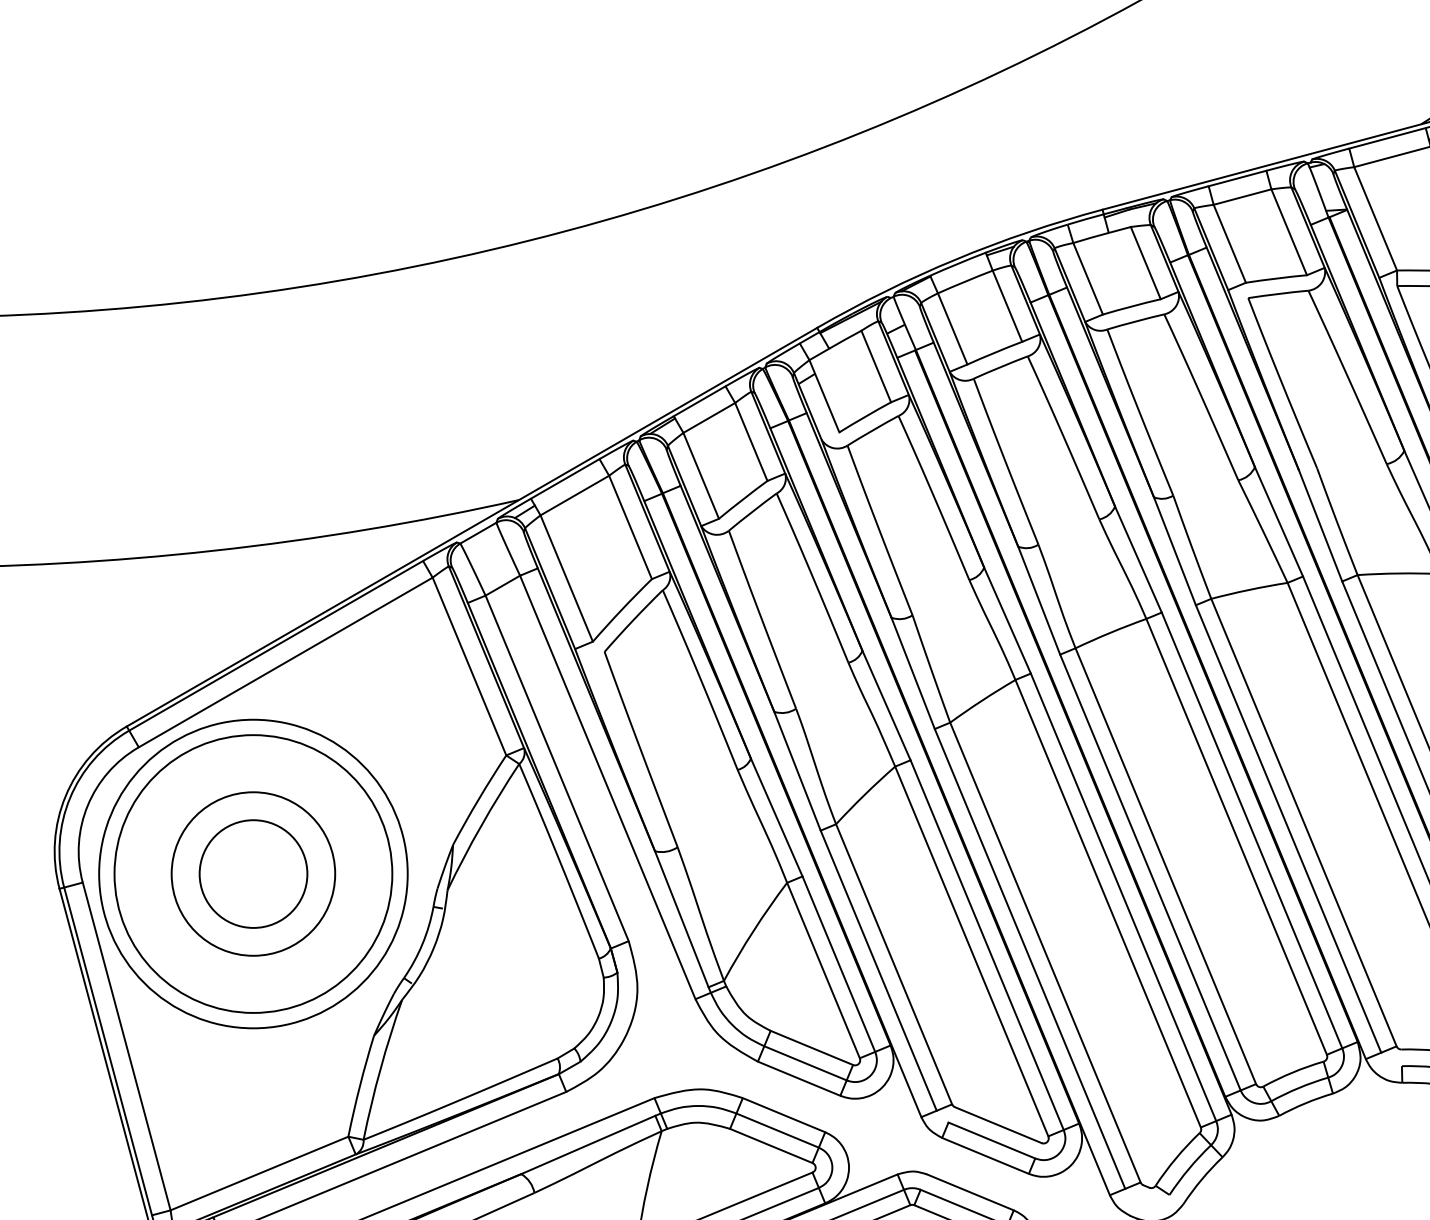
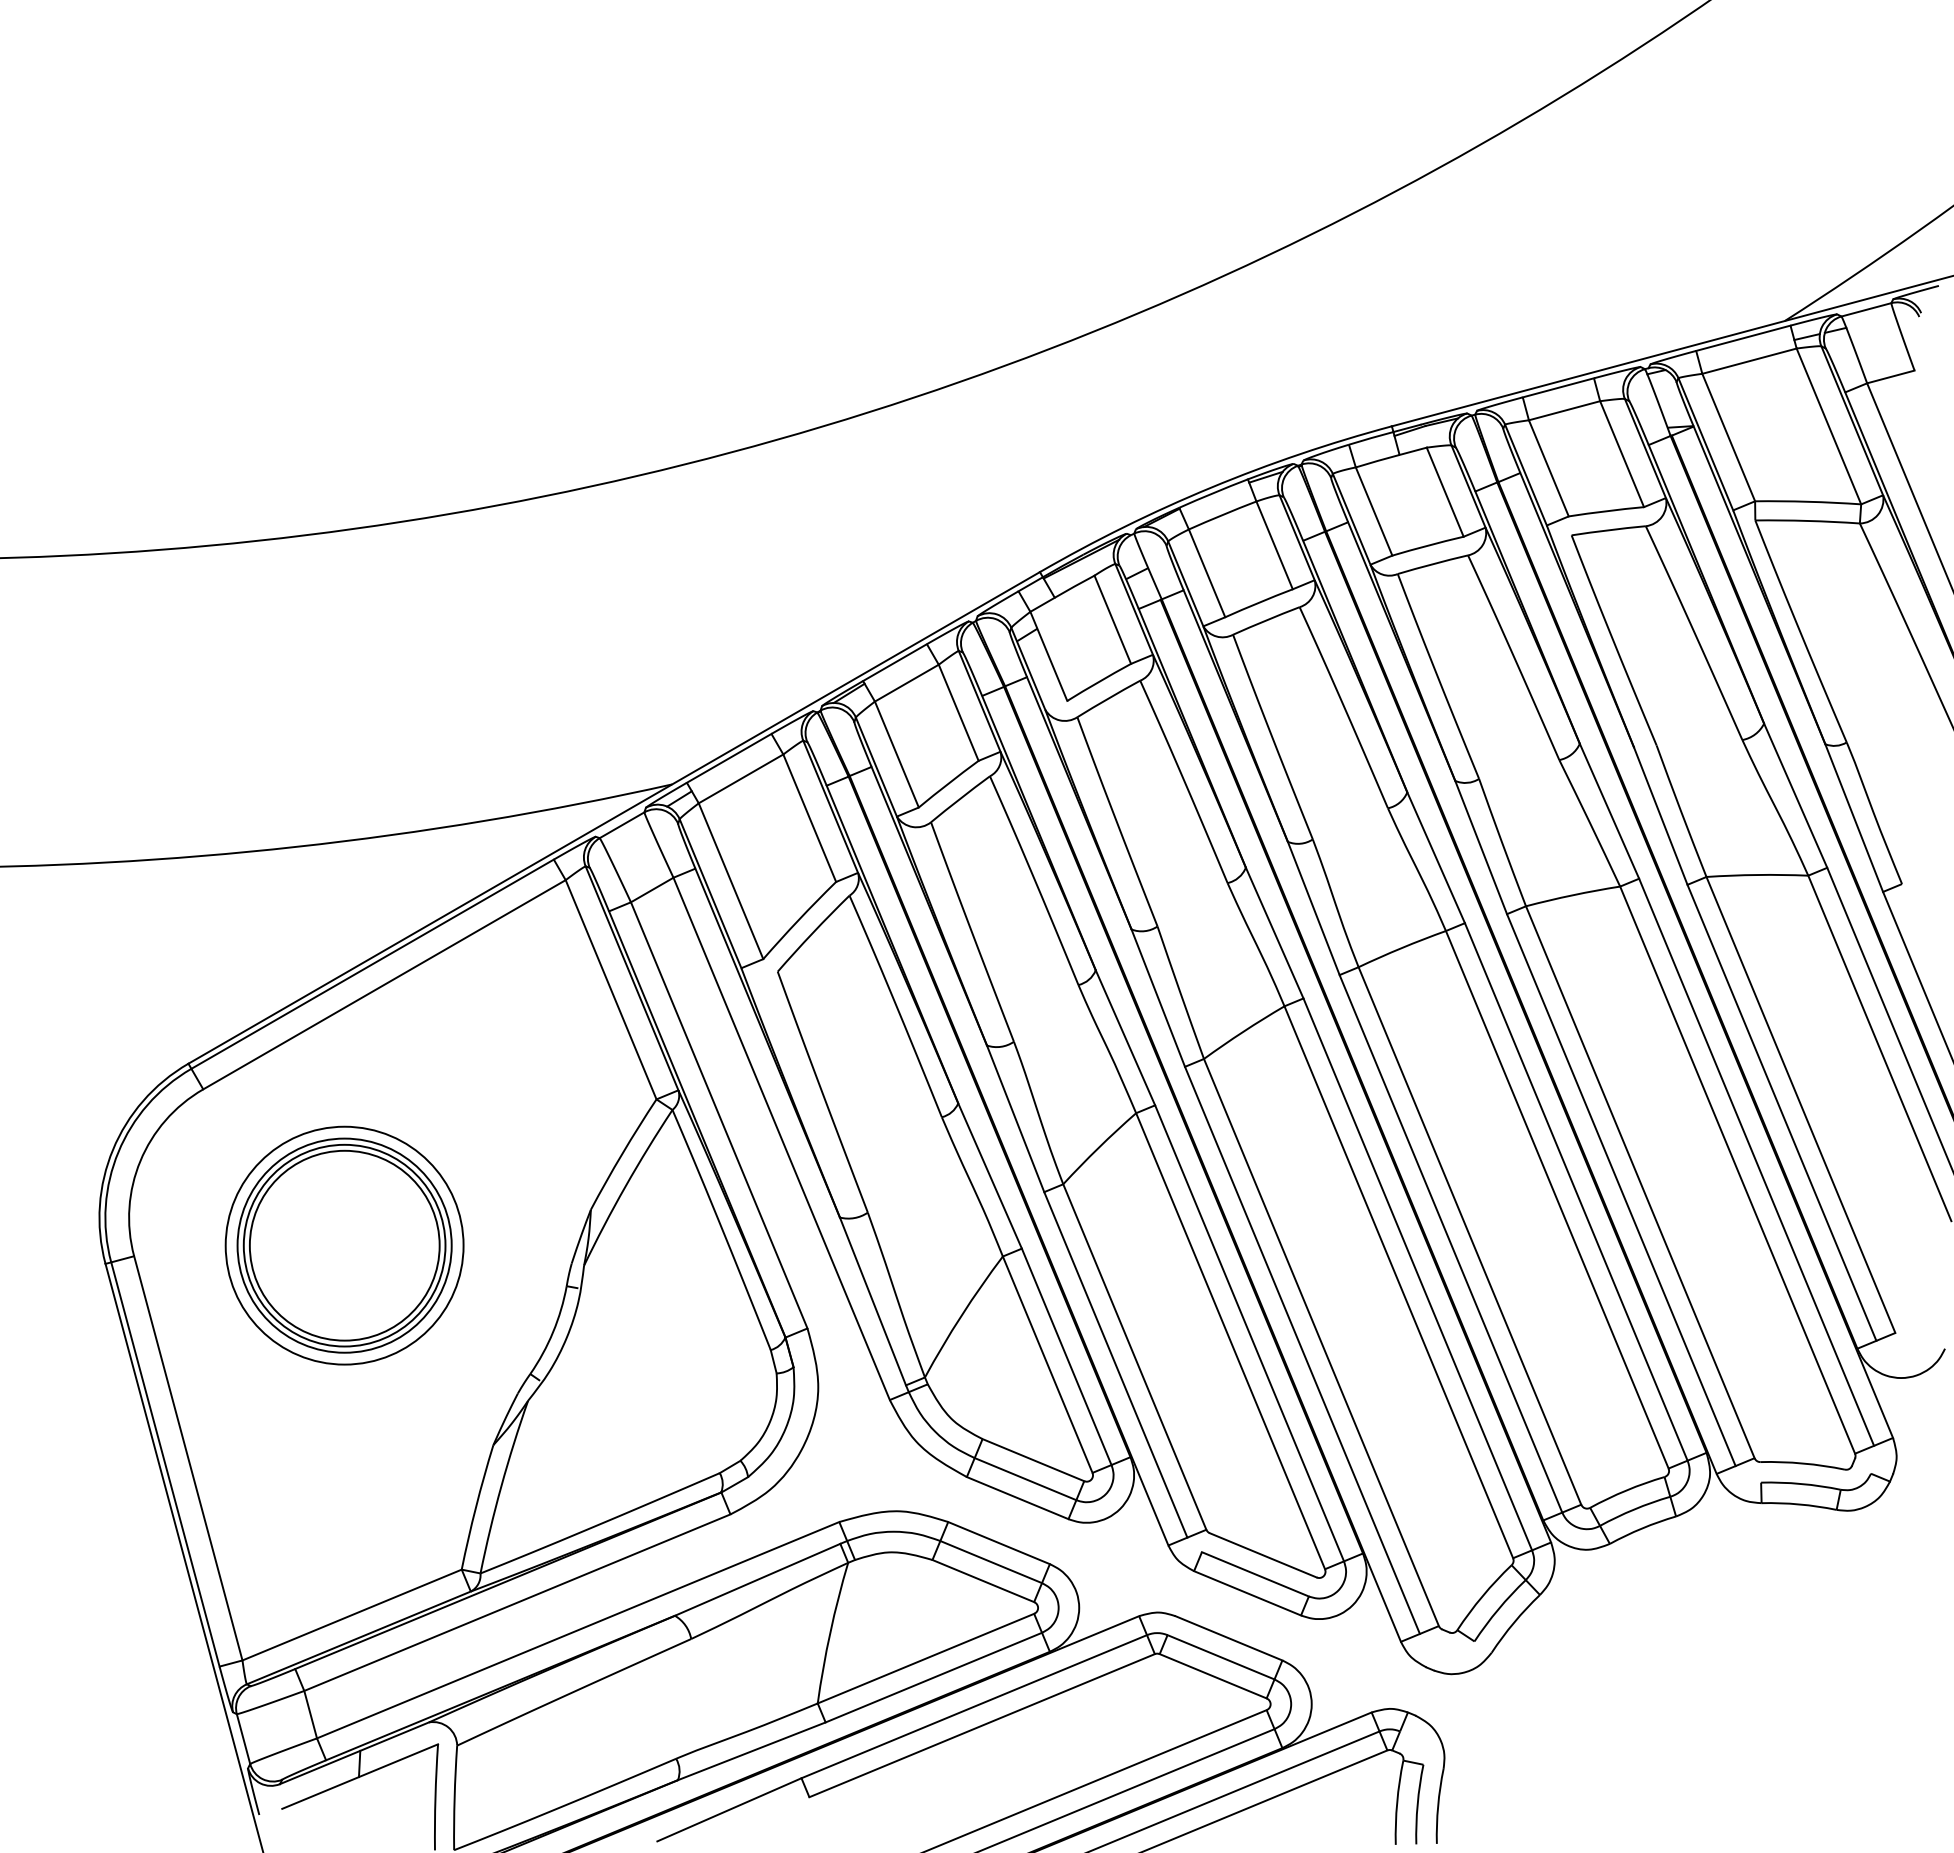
circle: (253, 873) -> (344, 1245), size x0.62
circle: (253, 873) -> (344, 1245), size x0.62
circle: (253, 873) -> (344, 1245), size x1.43

